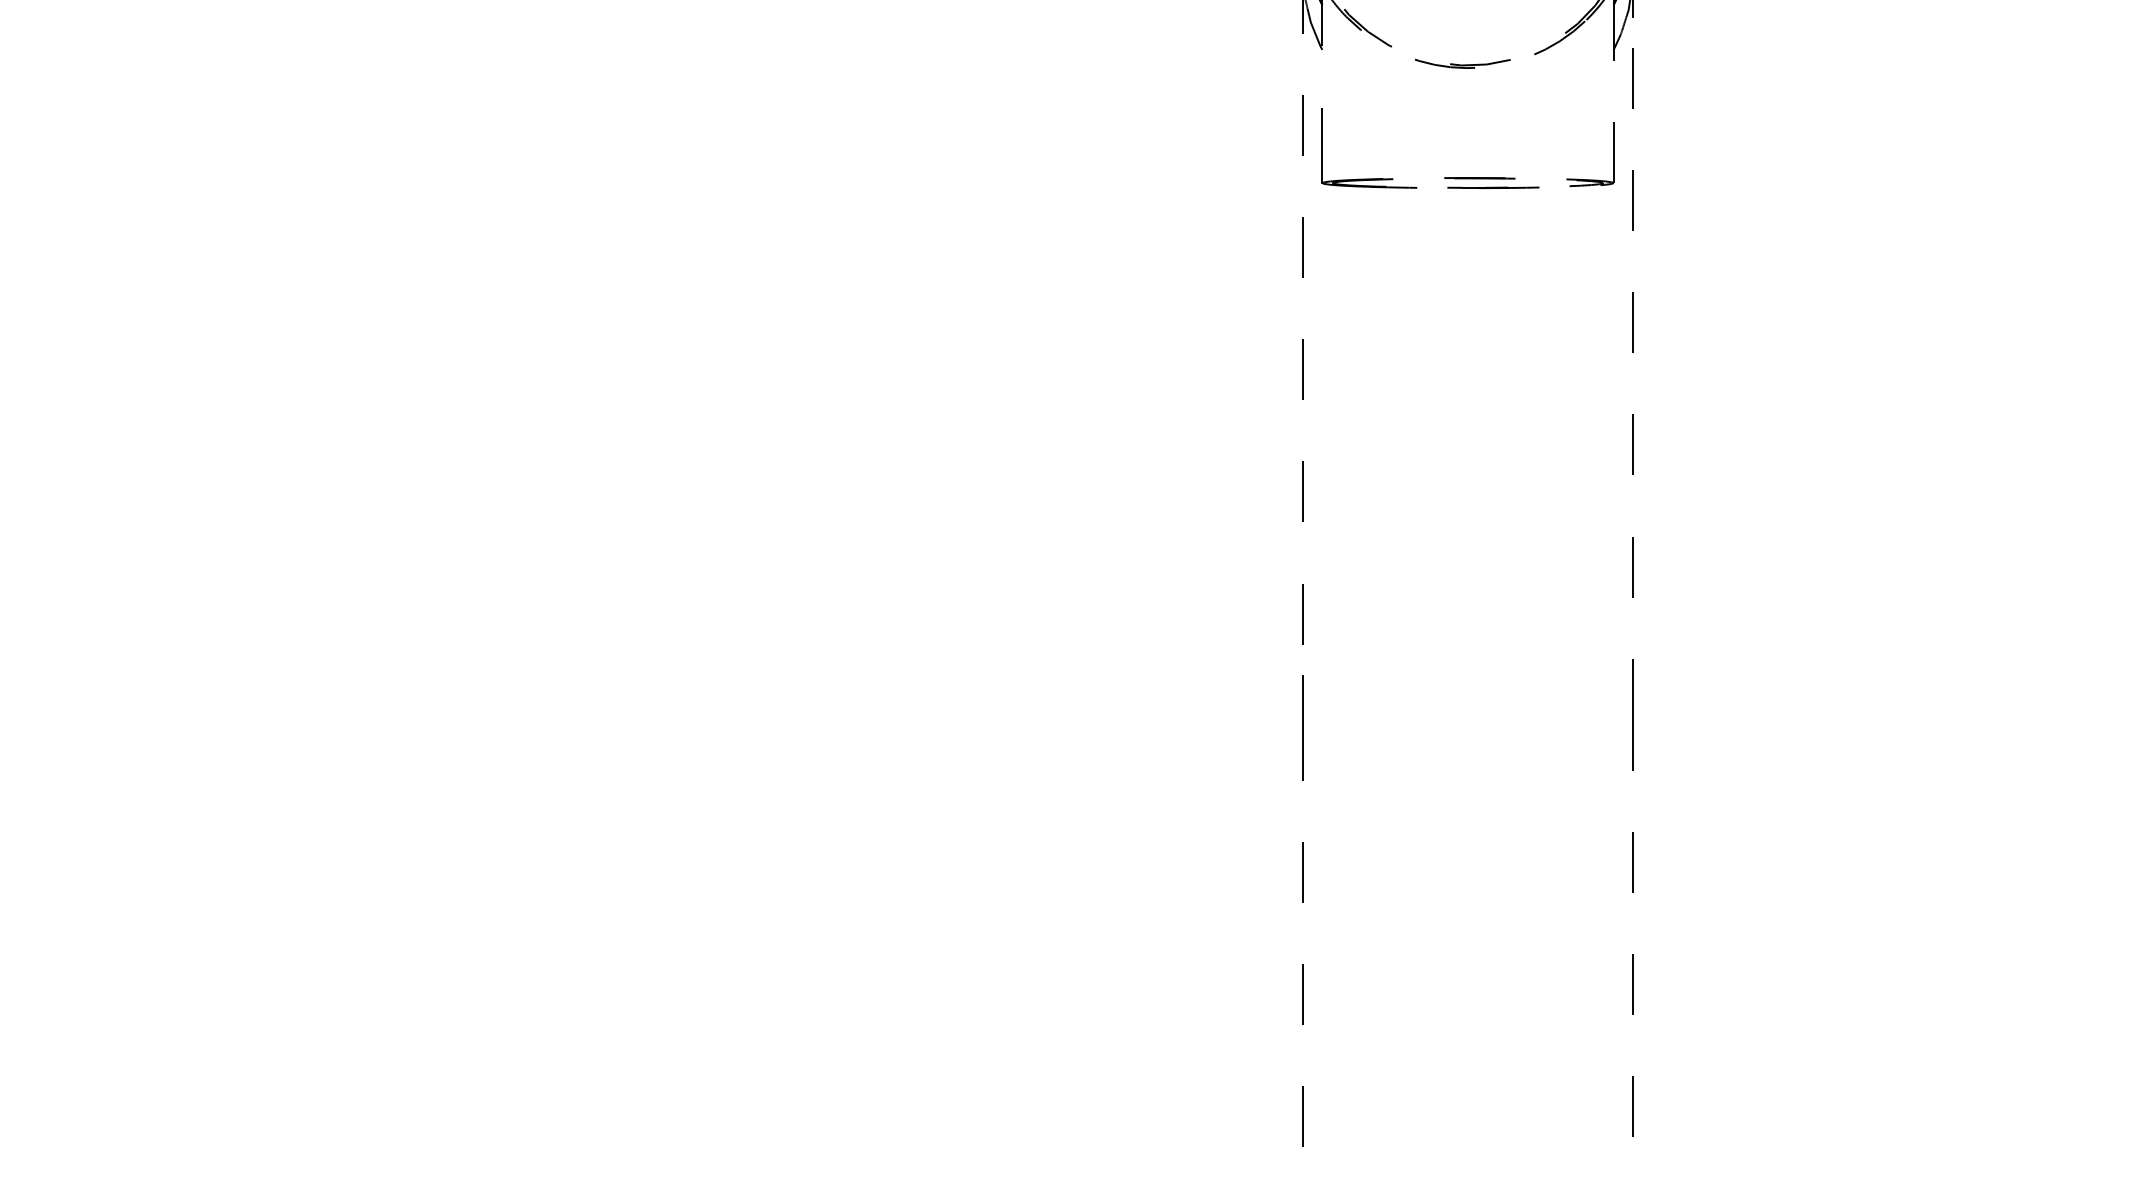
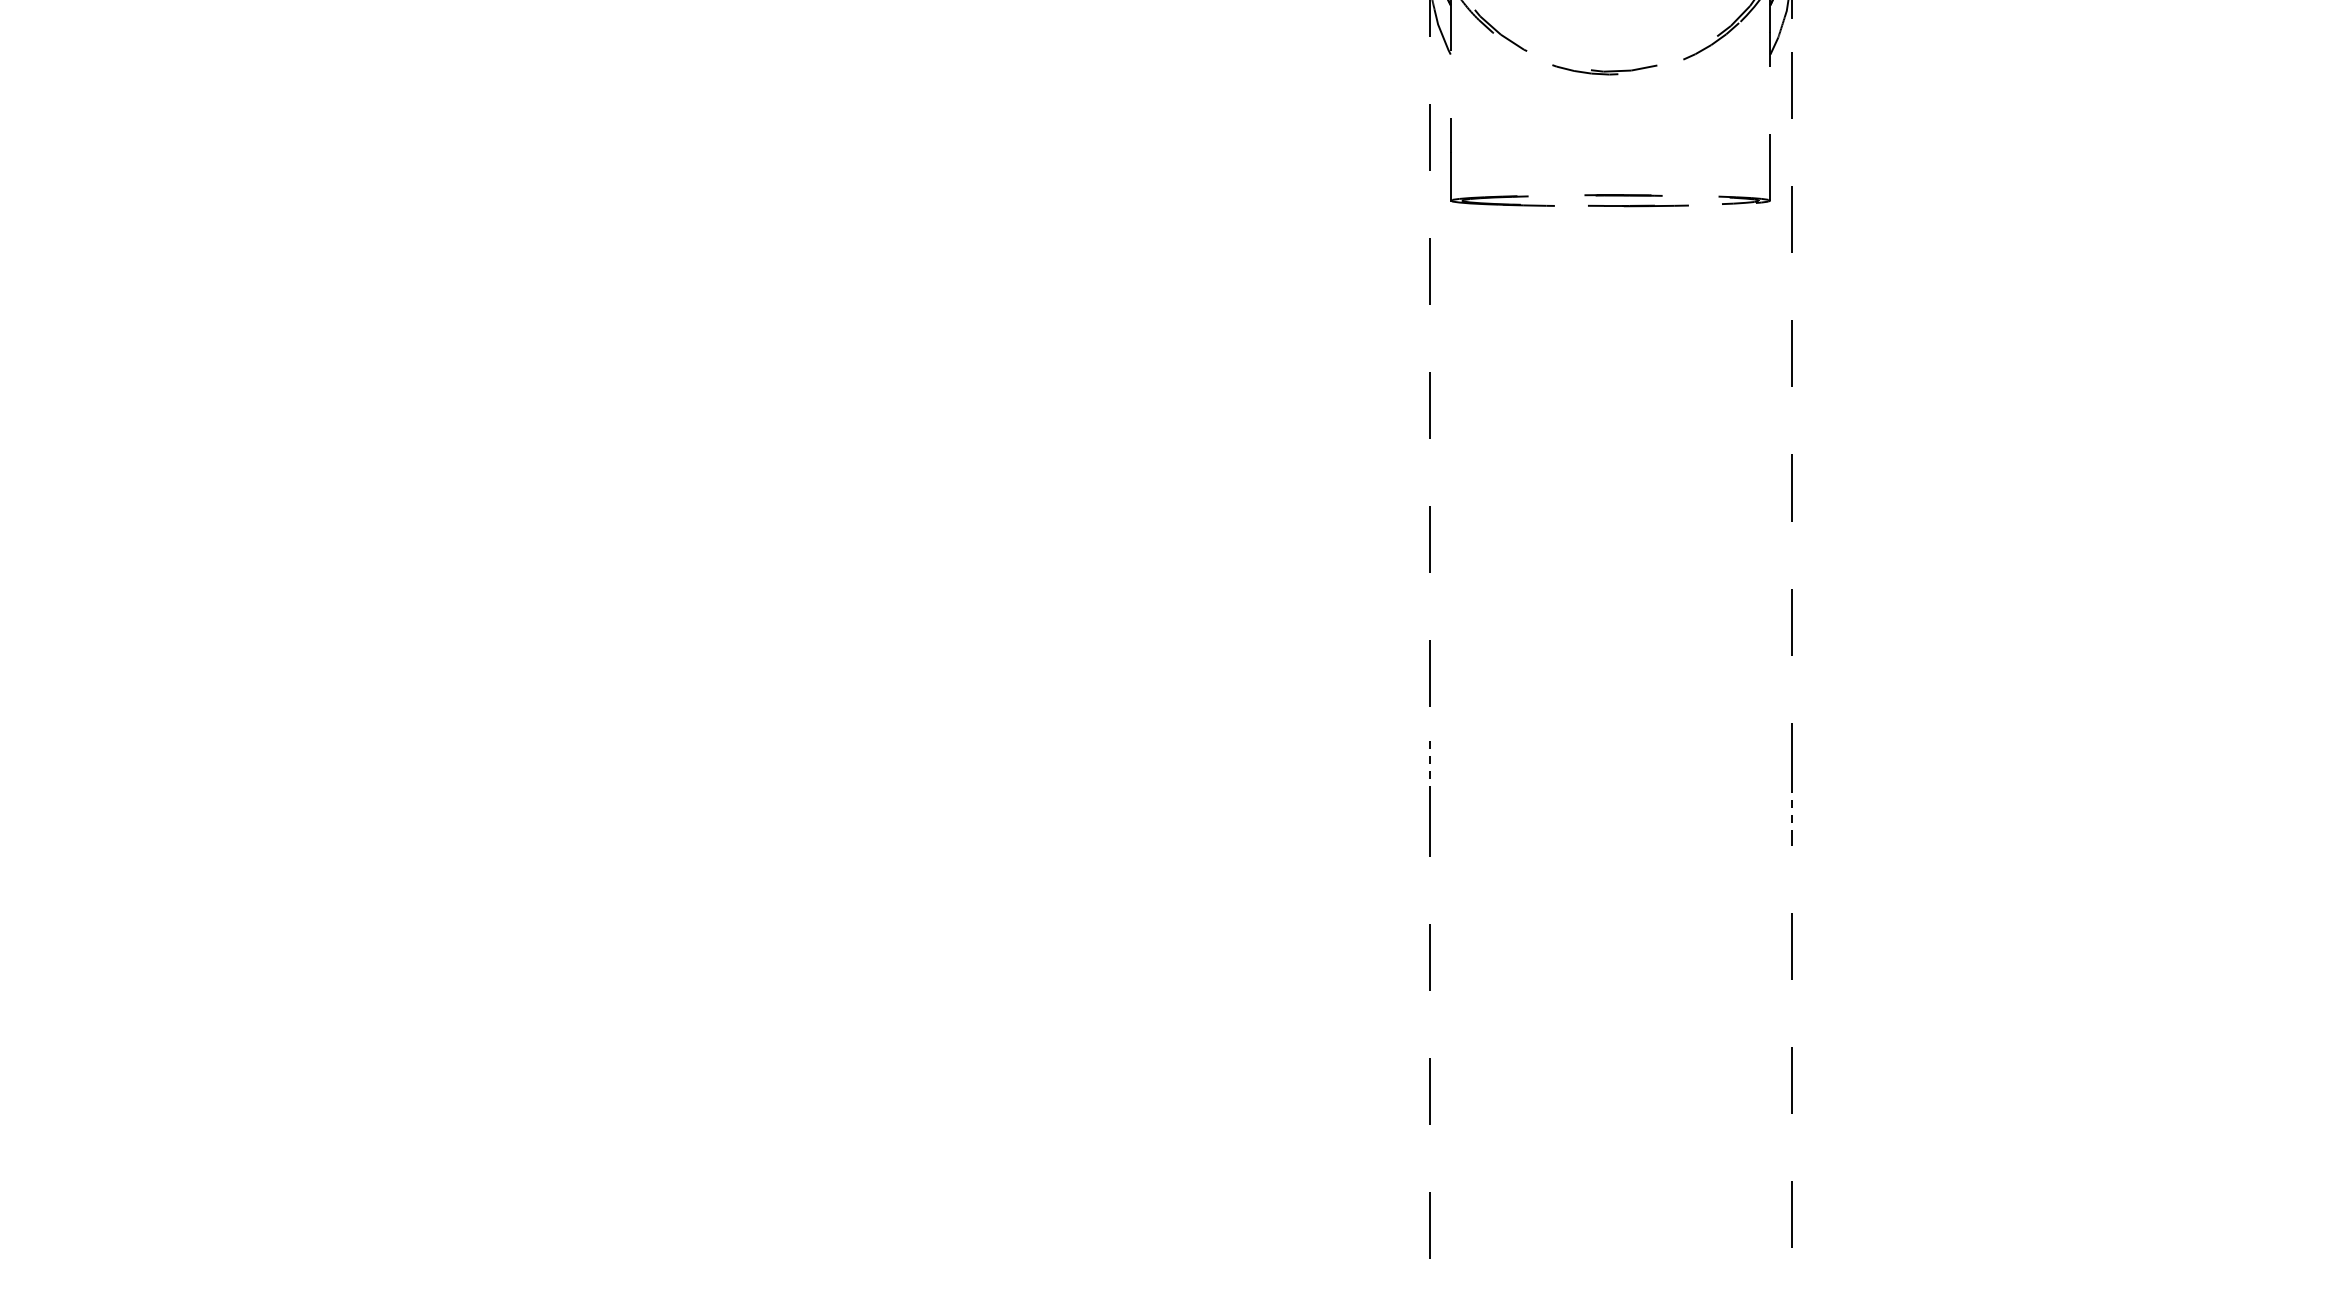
line: (1303, 697) -> (1430, 765), solid -> dashed
line: (1632, 741) -> (1791, 813), solid -> dashed

